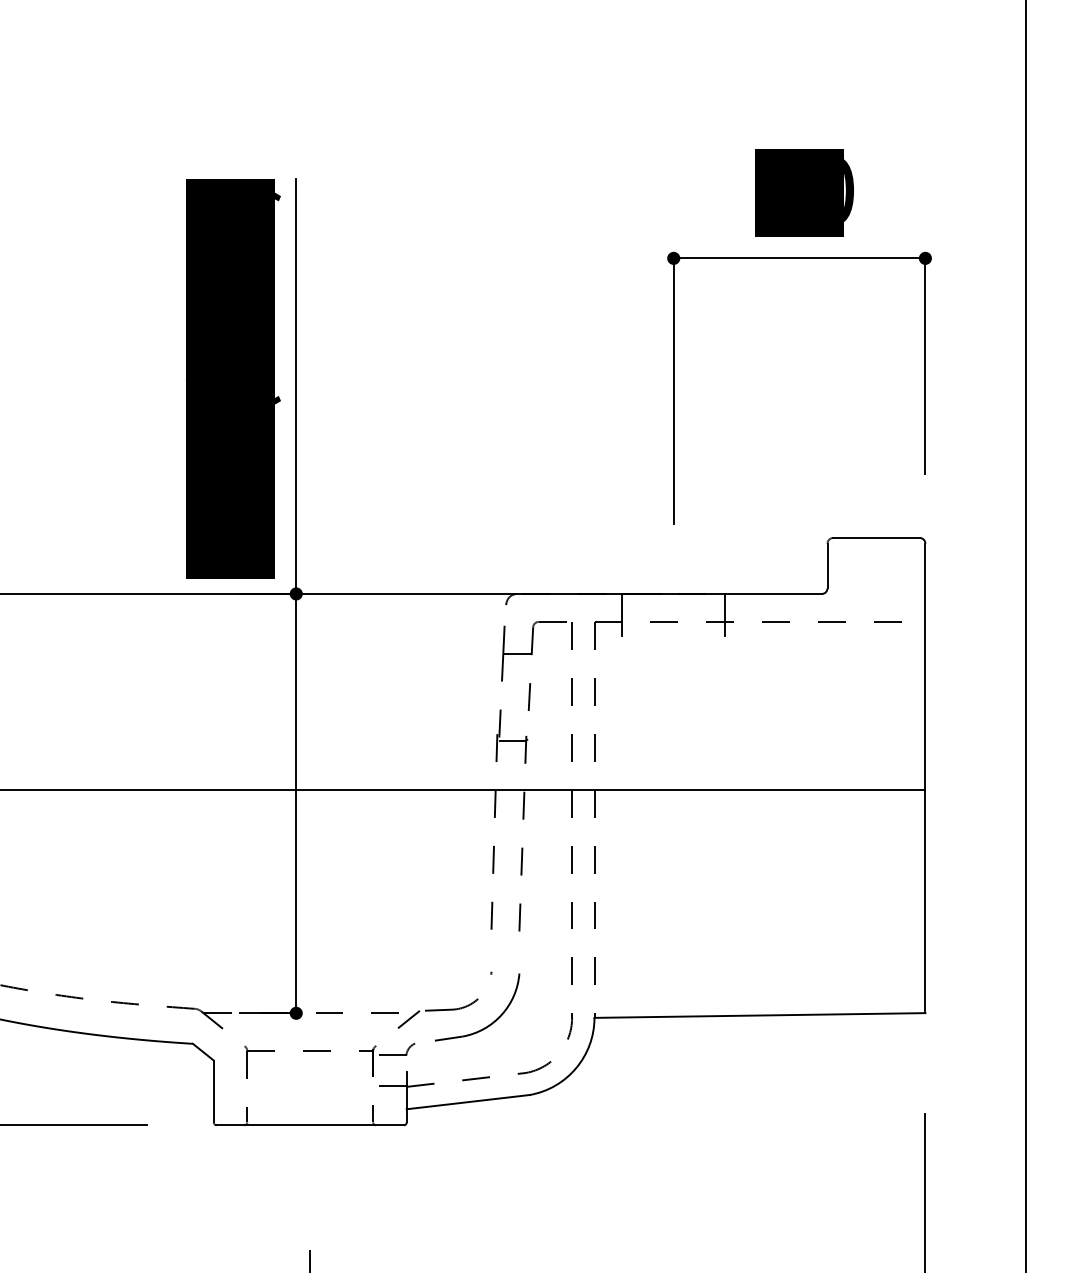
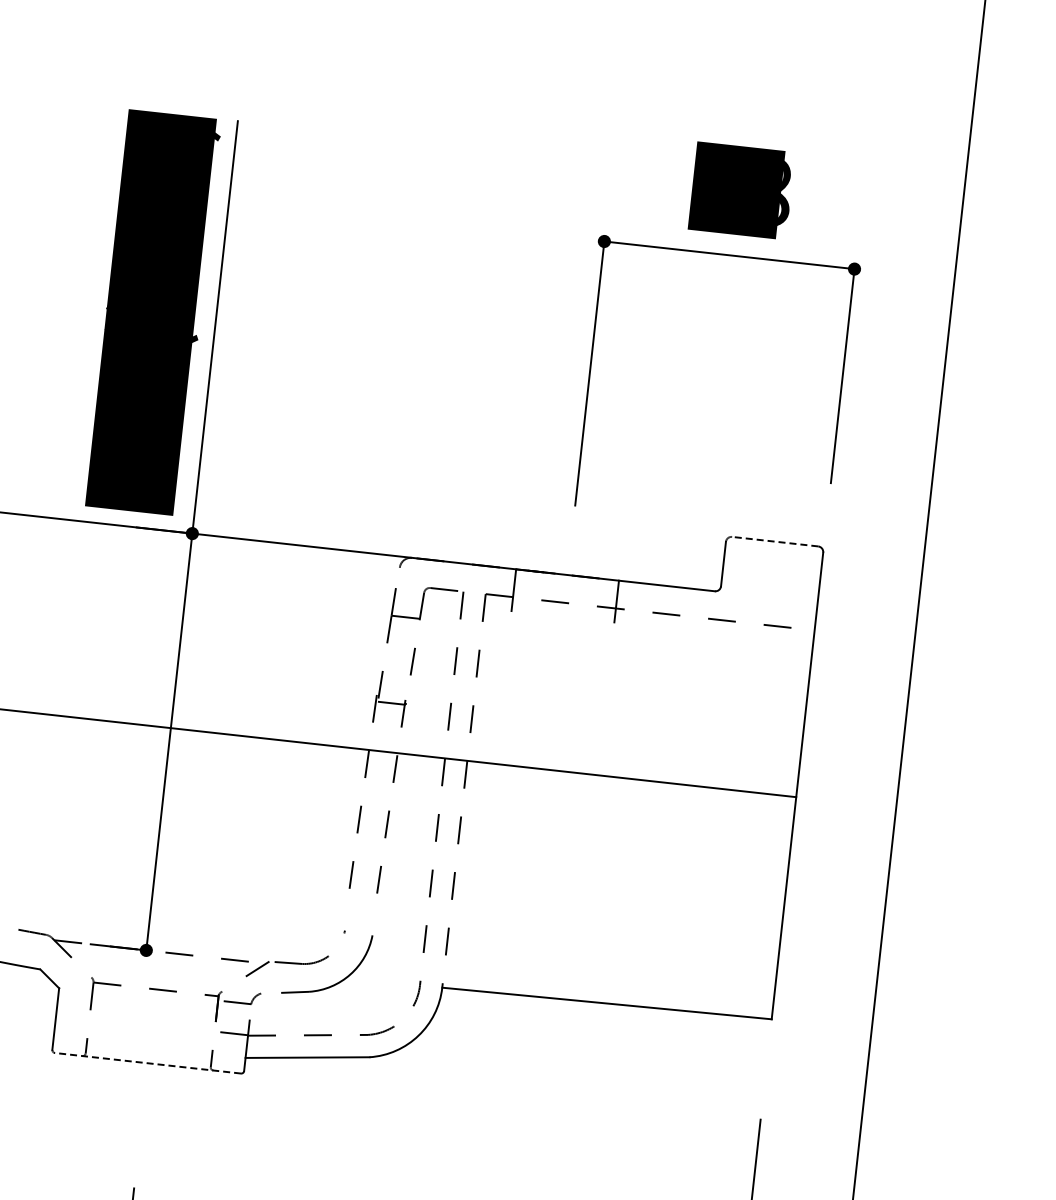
text: (849, 190) -> (786, 193), 90 -> 78
line: (875, 538) -> (774, 542), solid -> dashed
line: (309, 1125) -> (147, 1063), solid -> dashed

